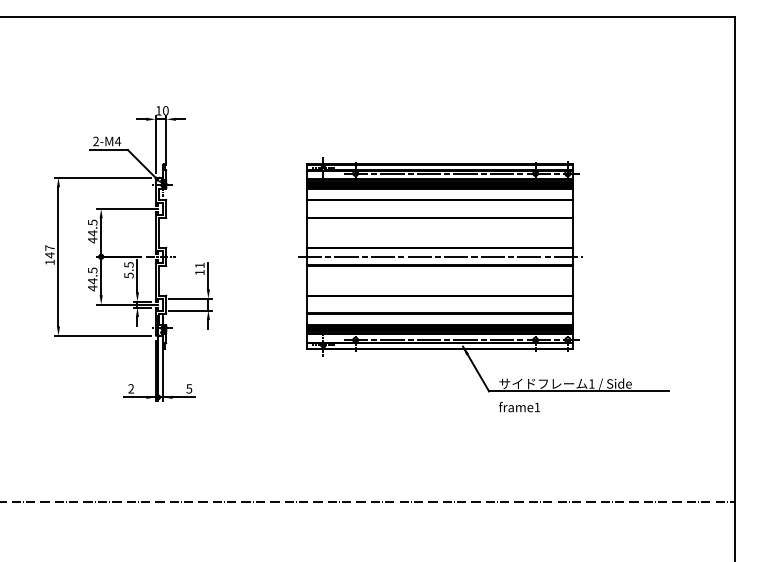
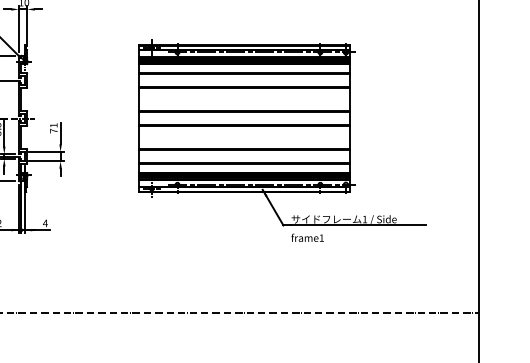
line: (439, 256) -> (244, 118), removed
text: (199, 272) -> (53, 131), 11 -> 71
text: (189, 388) -> (45, 223), 5 -> 4

